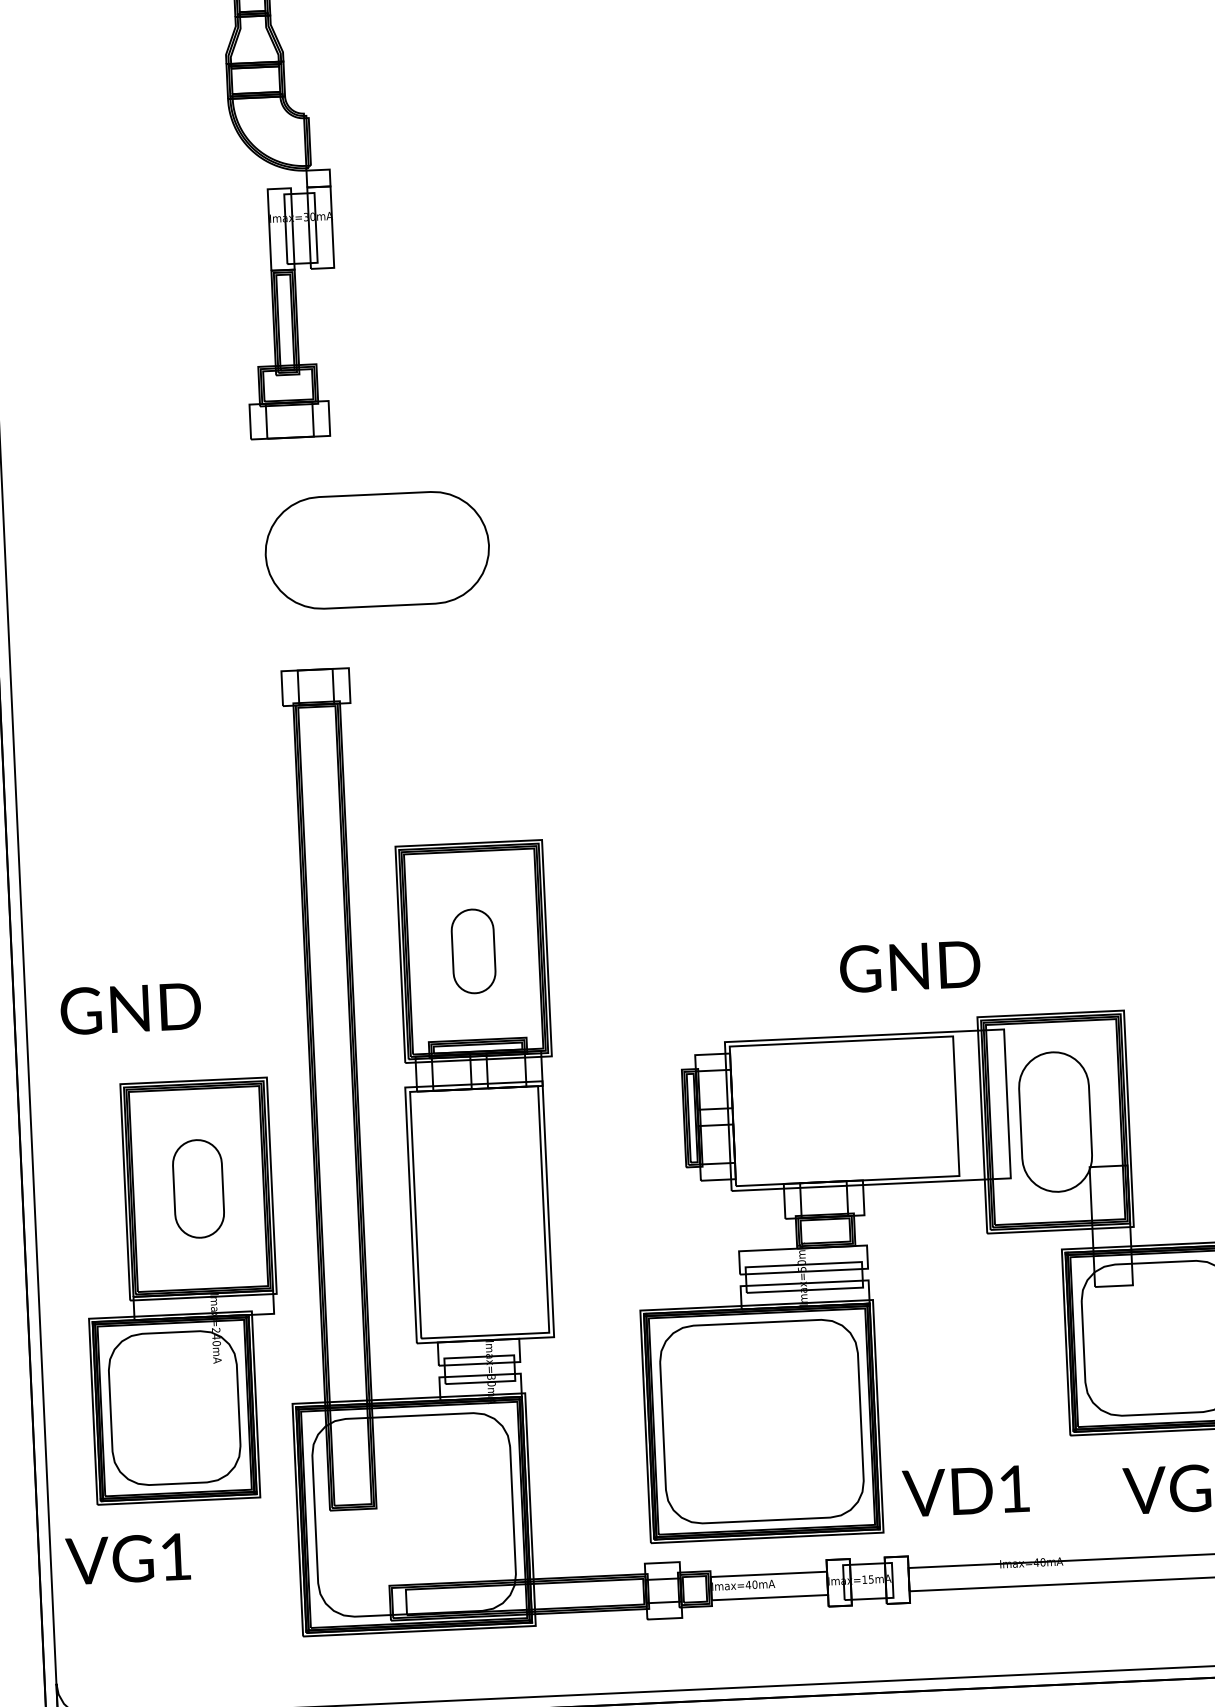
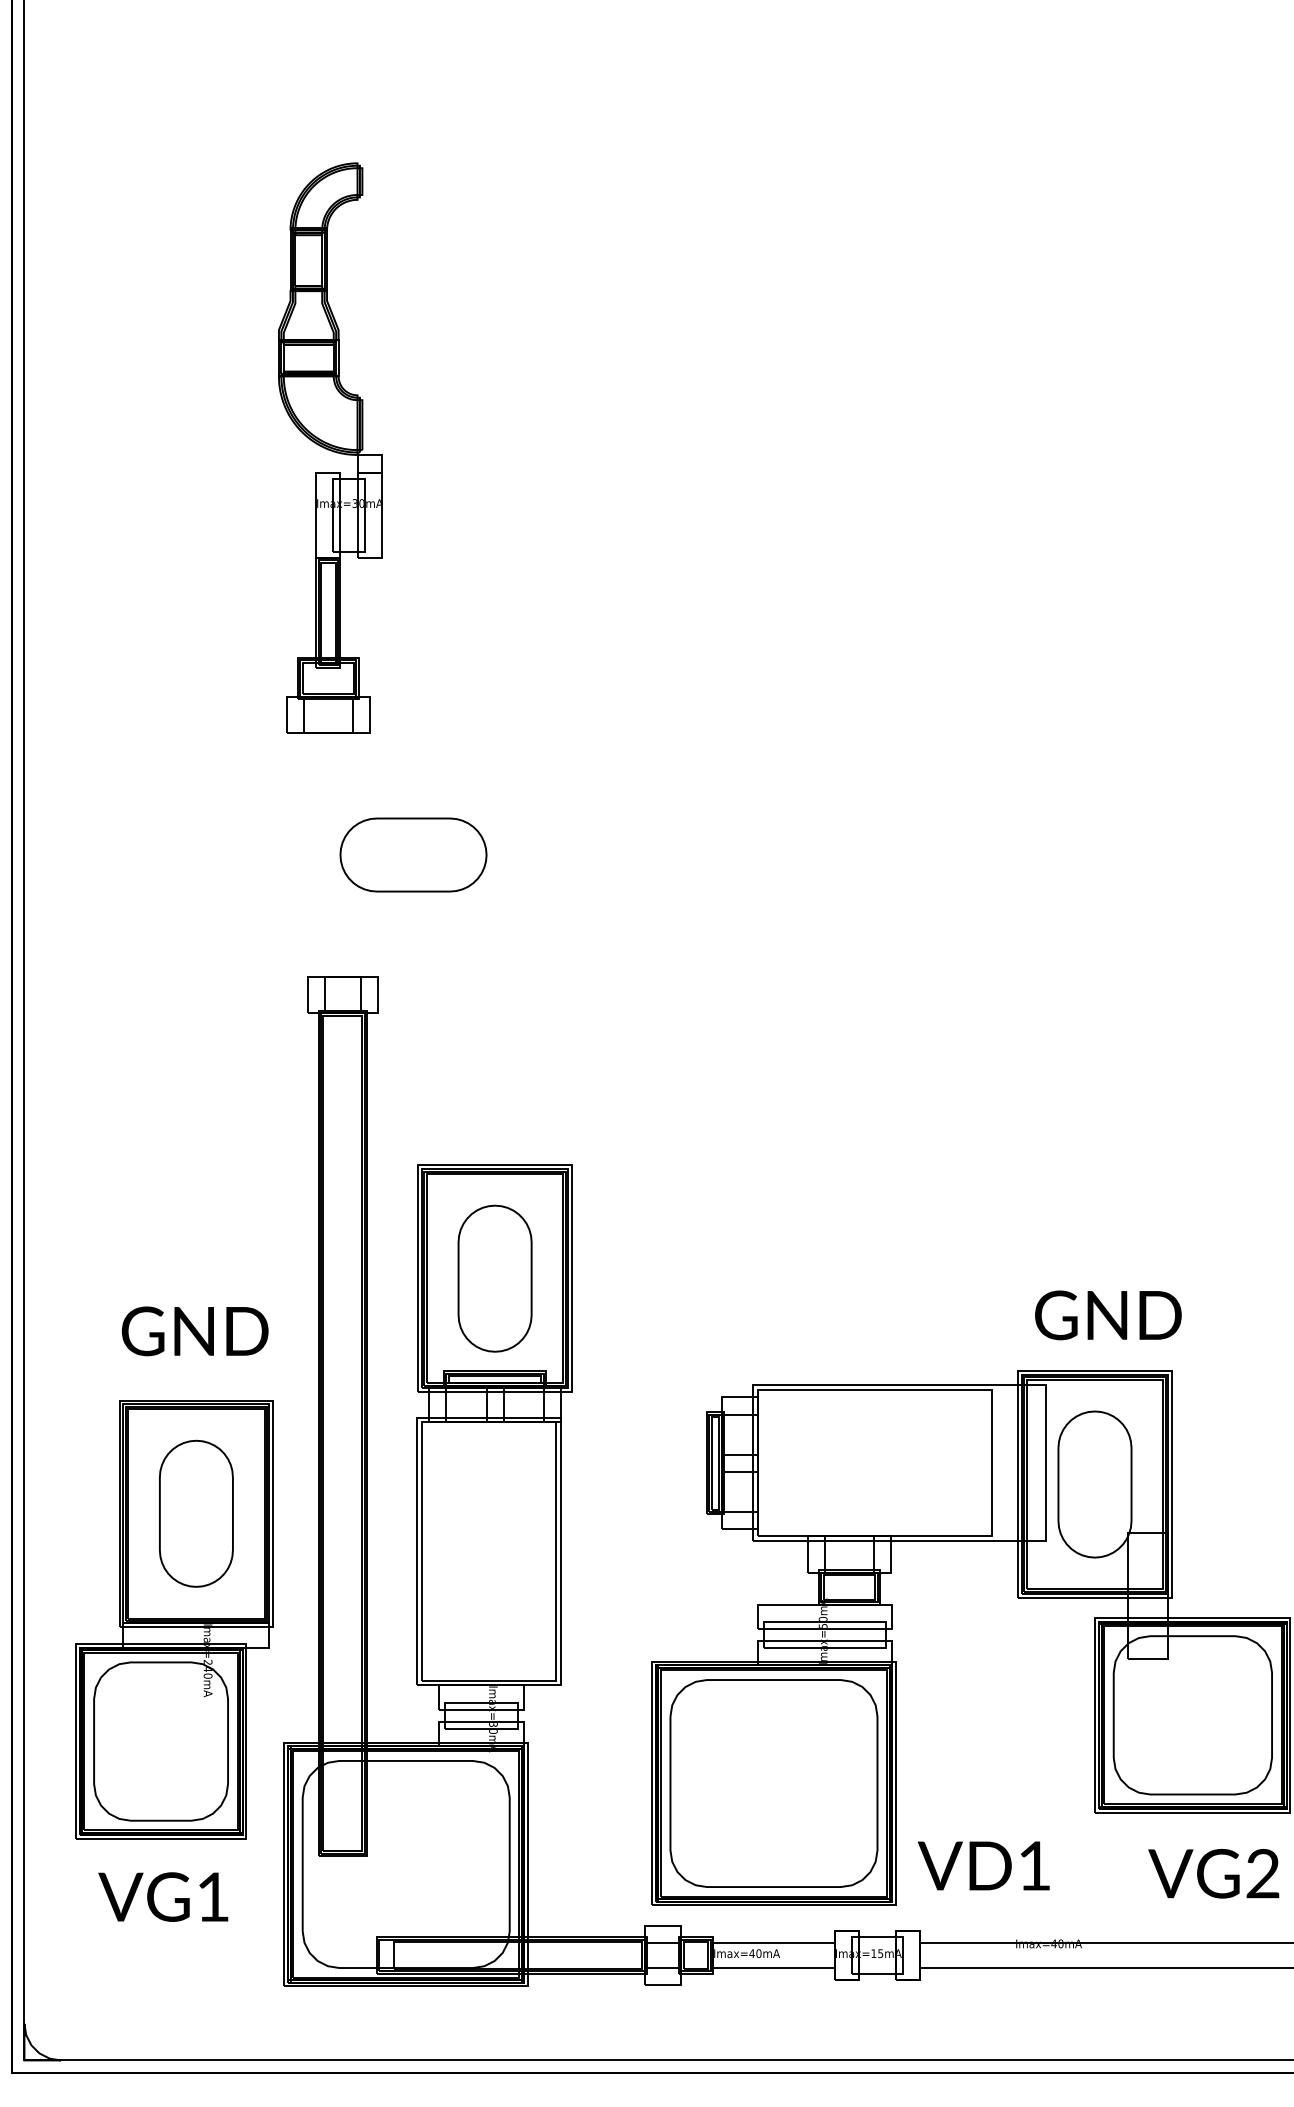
part: (377, 549) -> (413, 854), size x0.62
part: (473, 951) -> (494, 1278), size x1.67
text: (910, 966) -> (1108, 1315), moved
text: (130, 1009) -> (194, 1331), moved
part: (198, 1188) -> (196, 1513), size x1.43
text: (128, 1558) -> (163, 1896), moved

